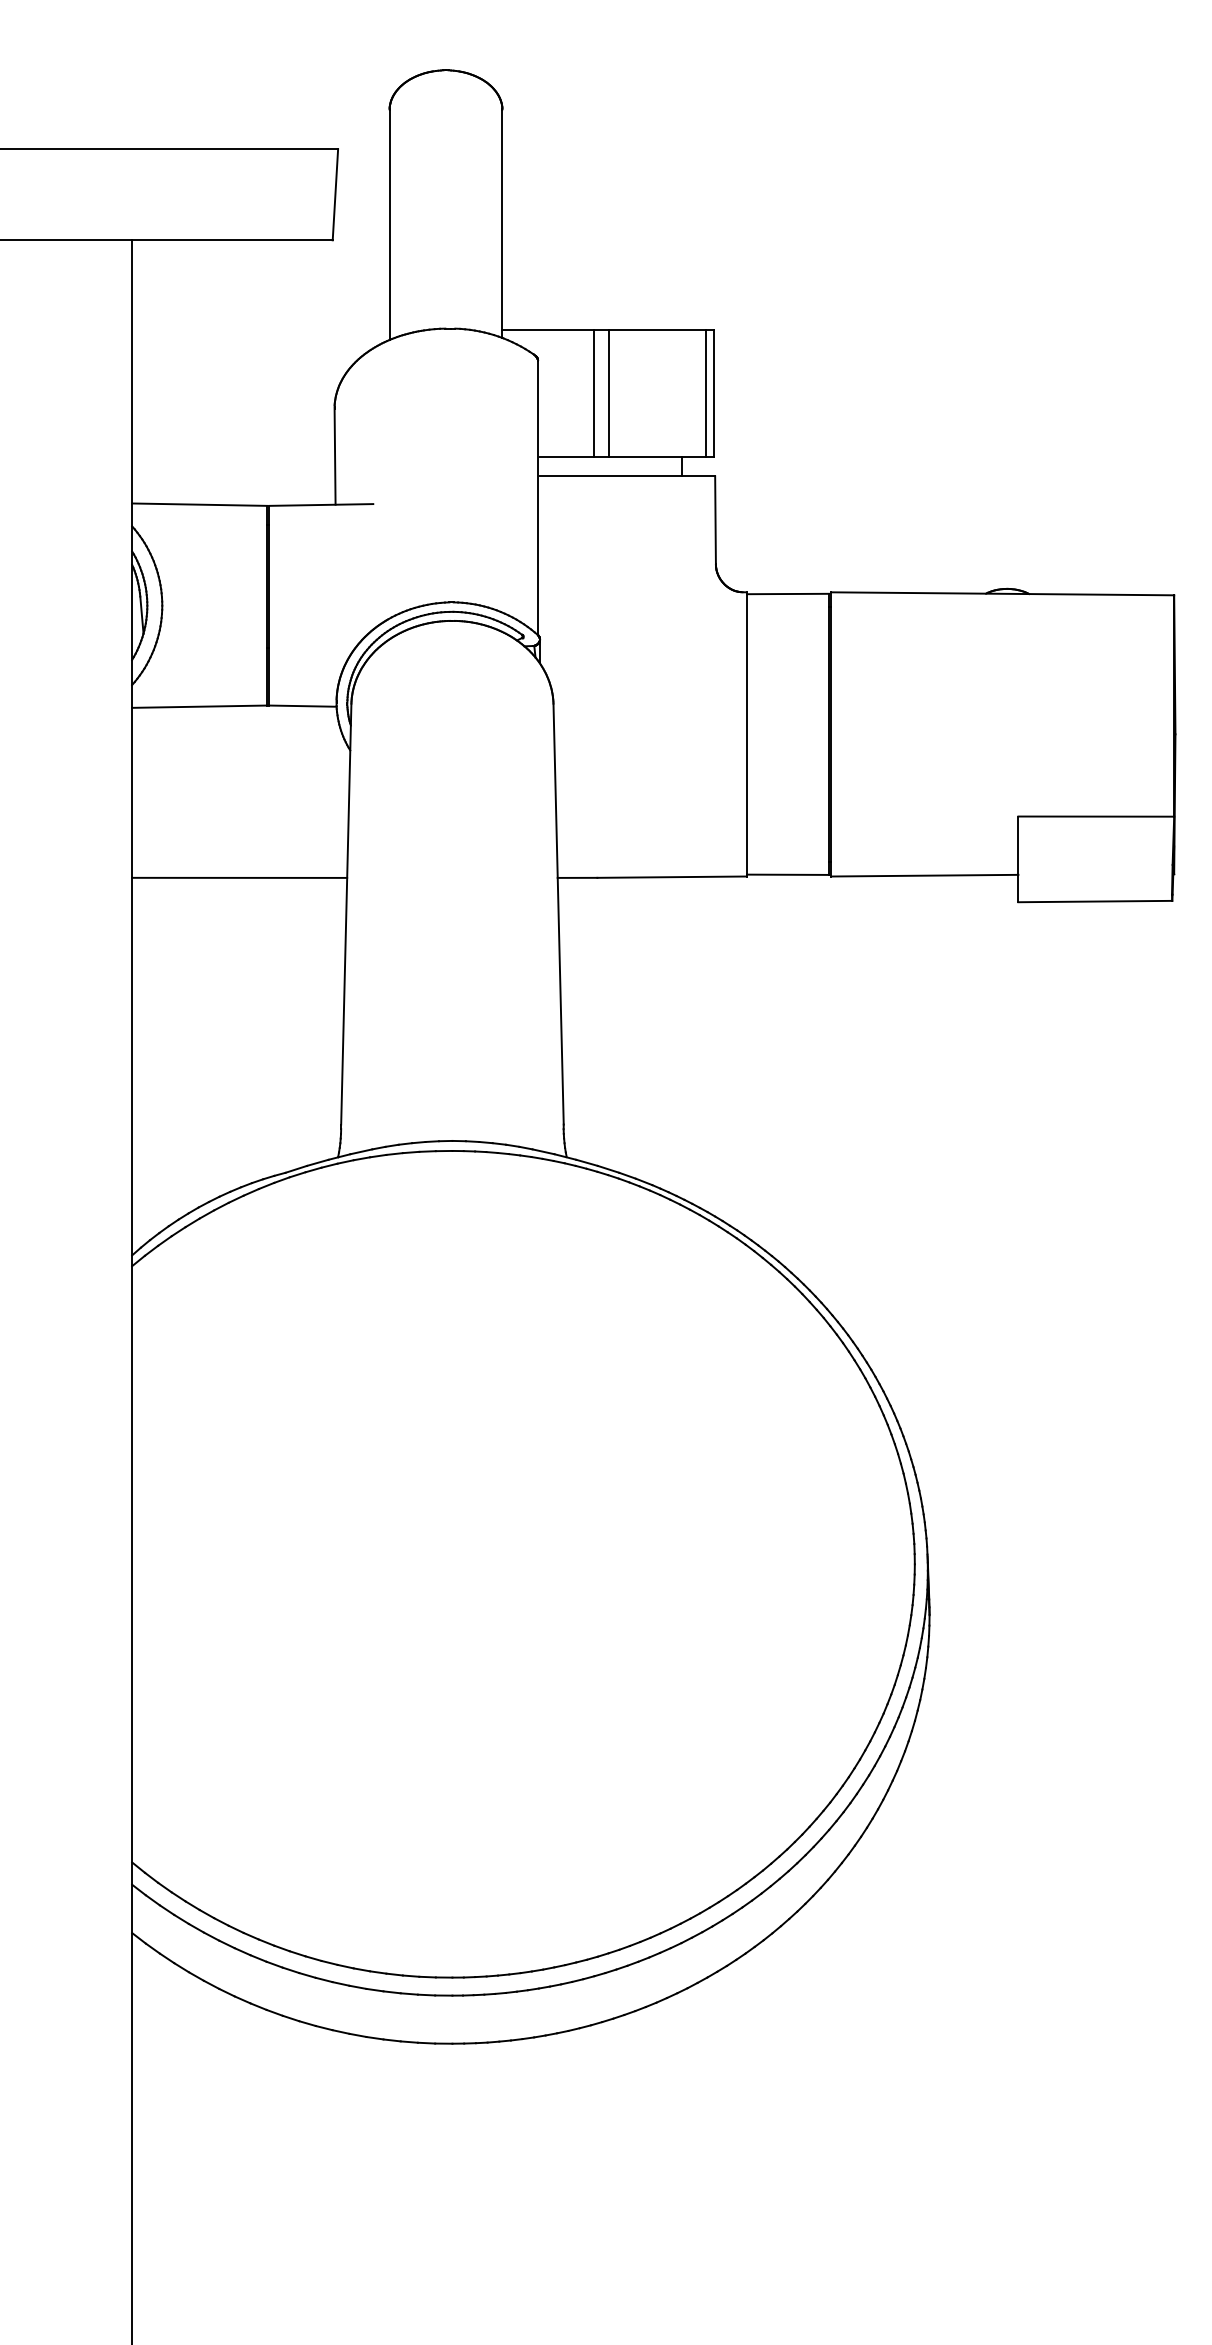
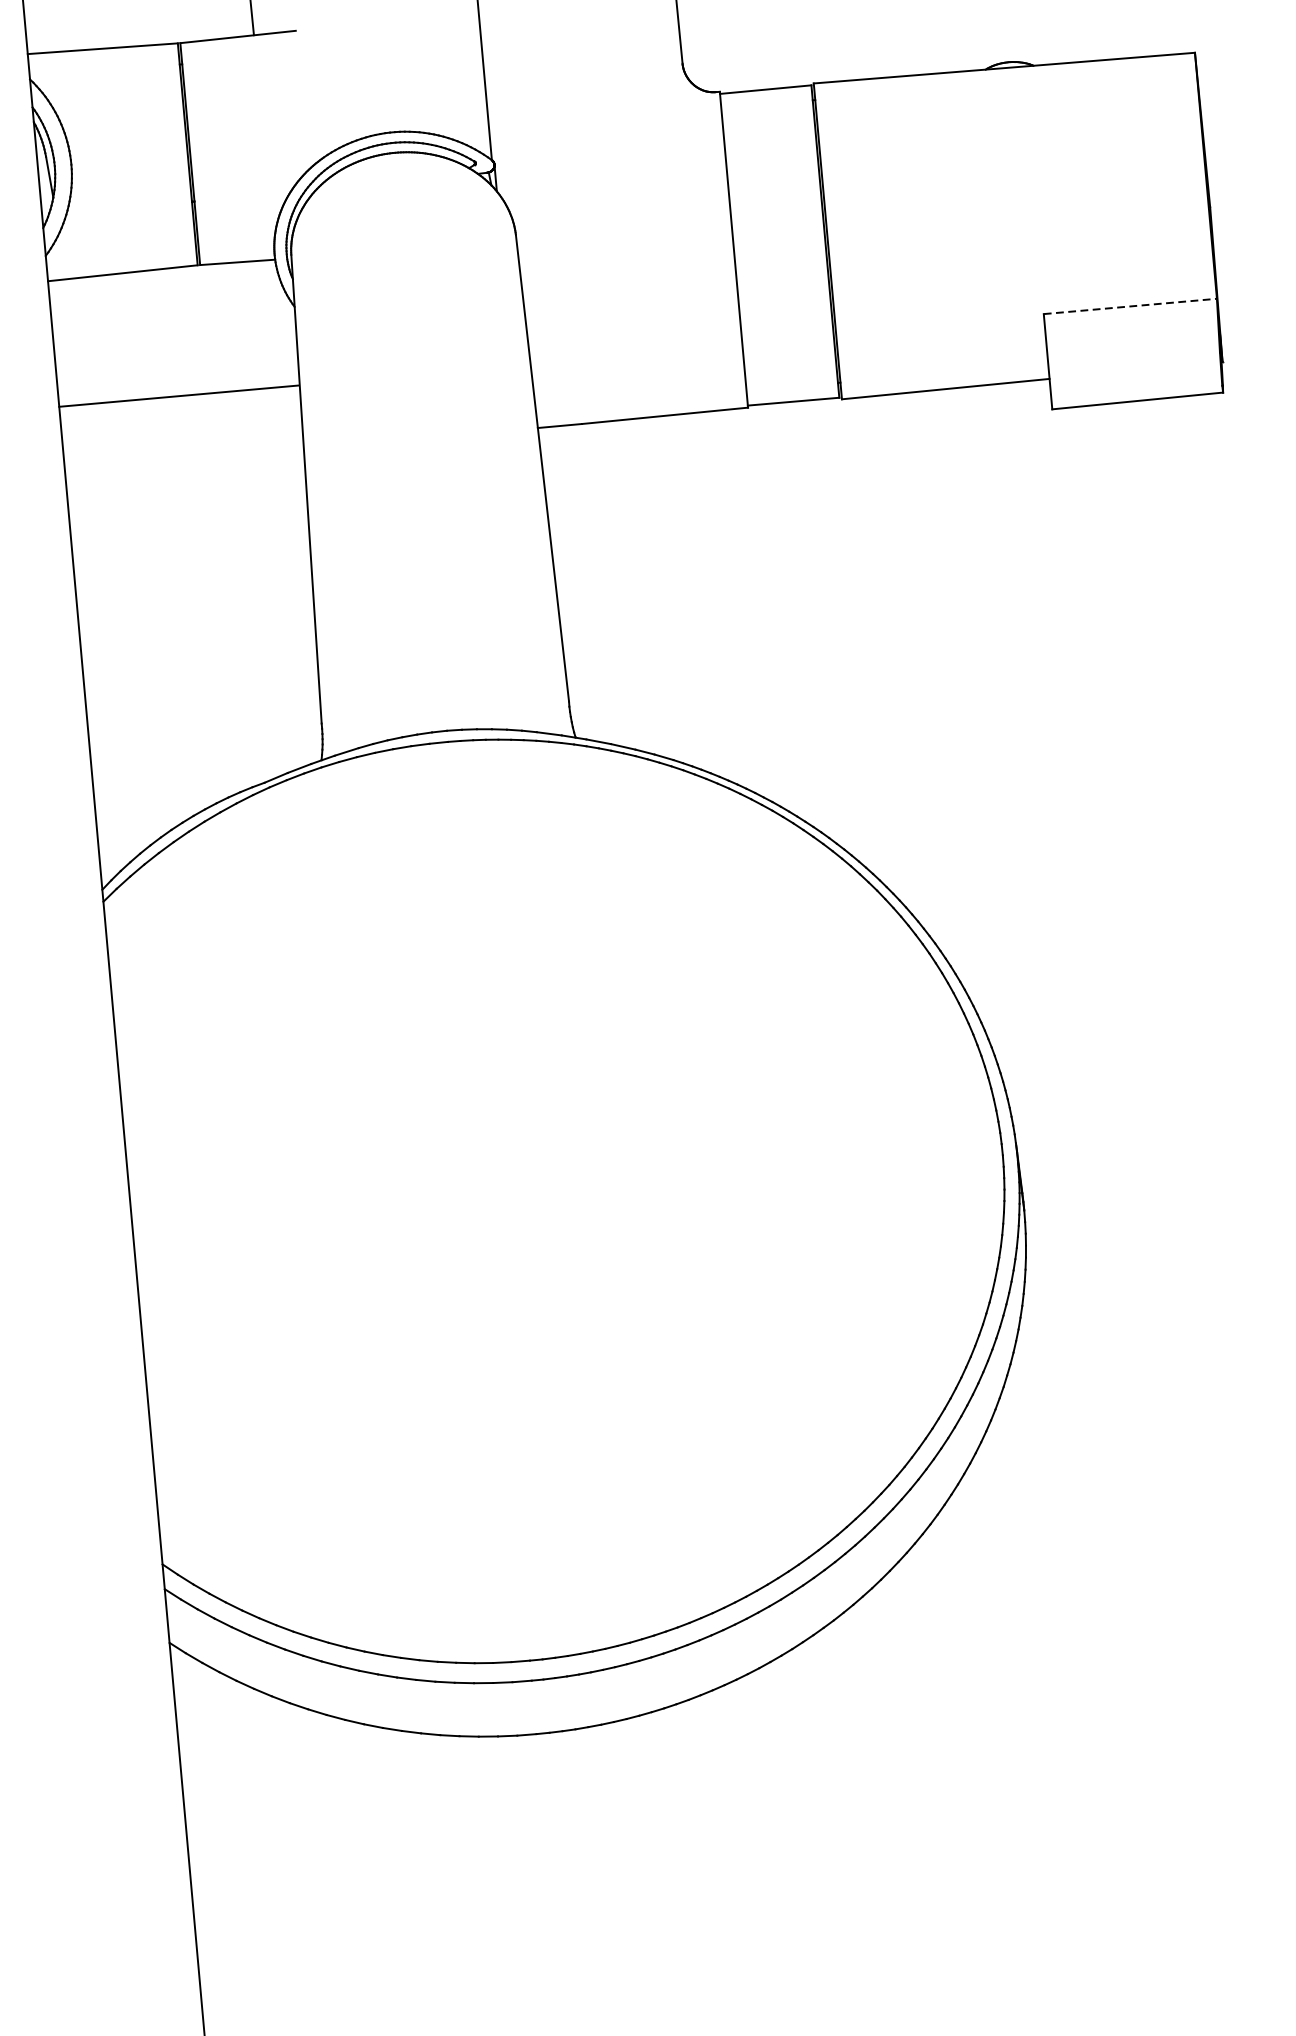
line: (1096, 816) -> (1130, 306), solid -> dashed
line: (239, 877) -> (178, 395), moved

